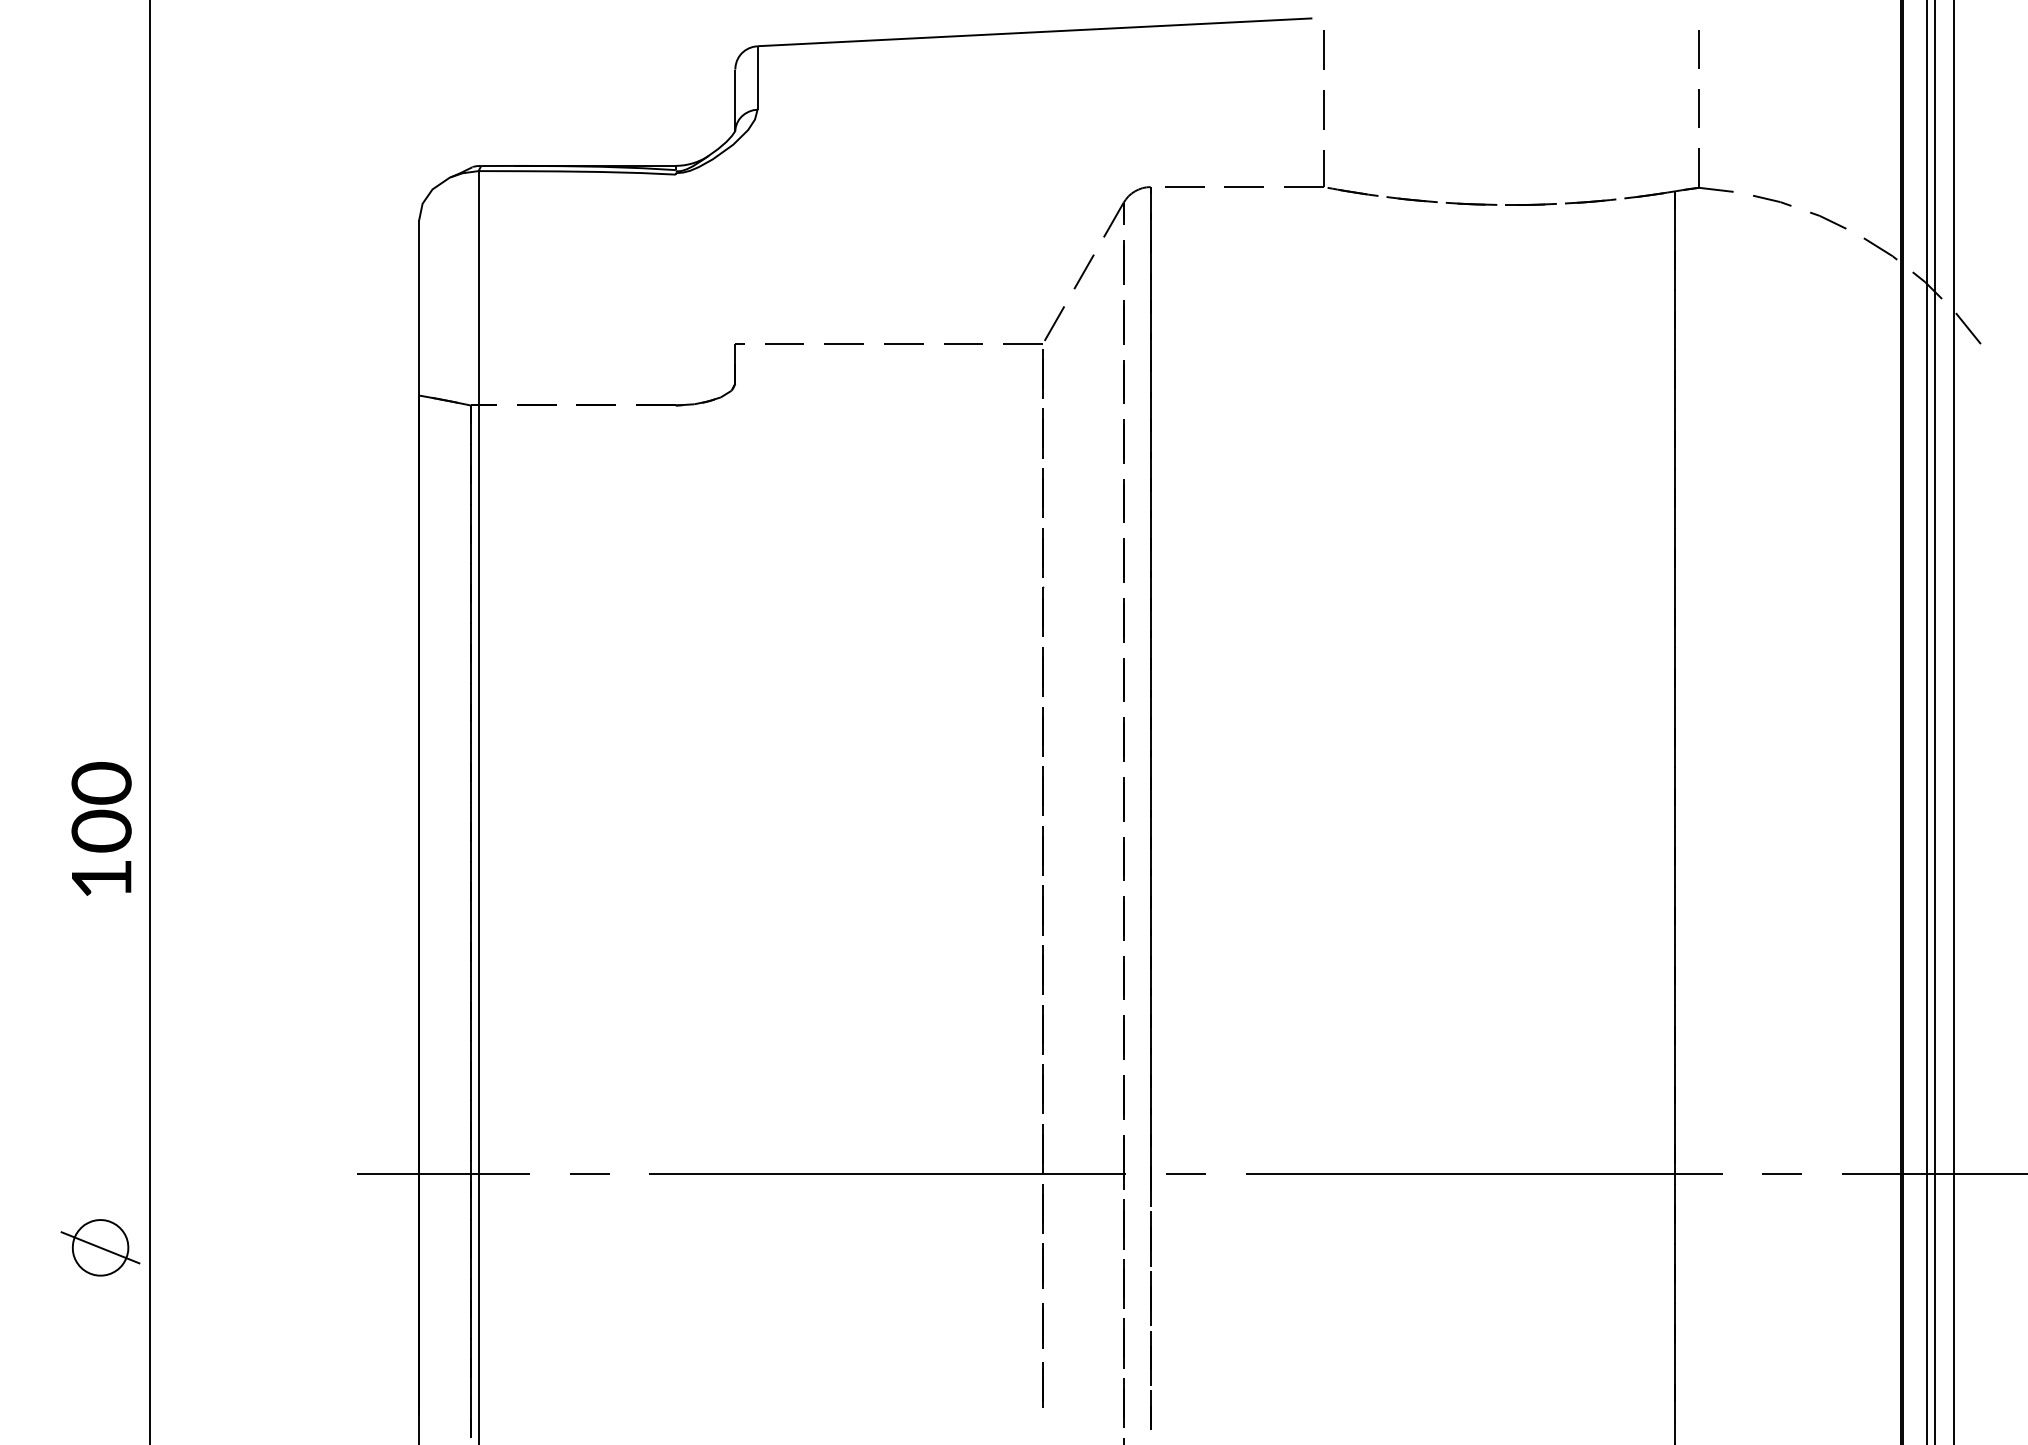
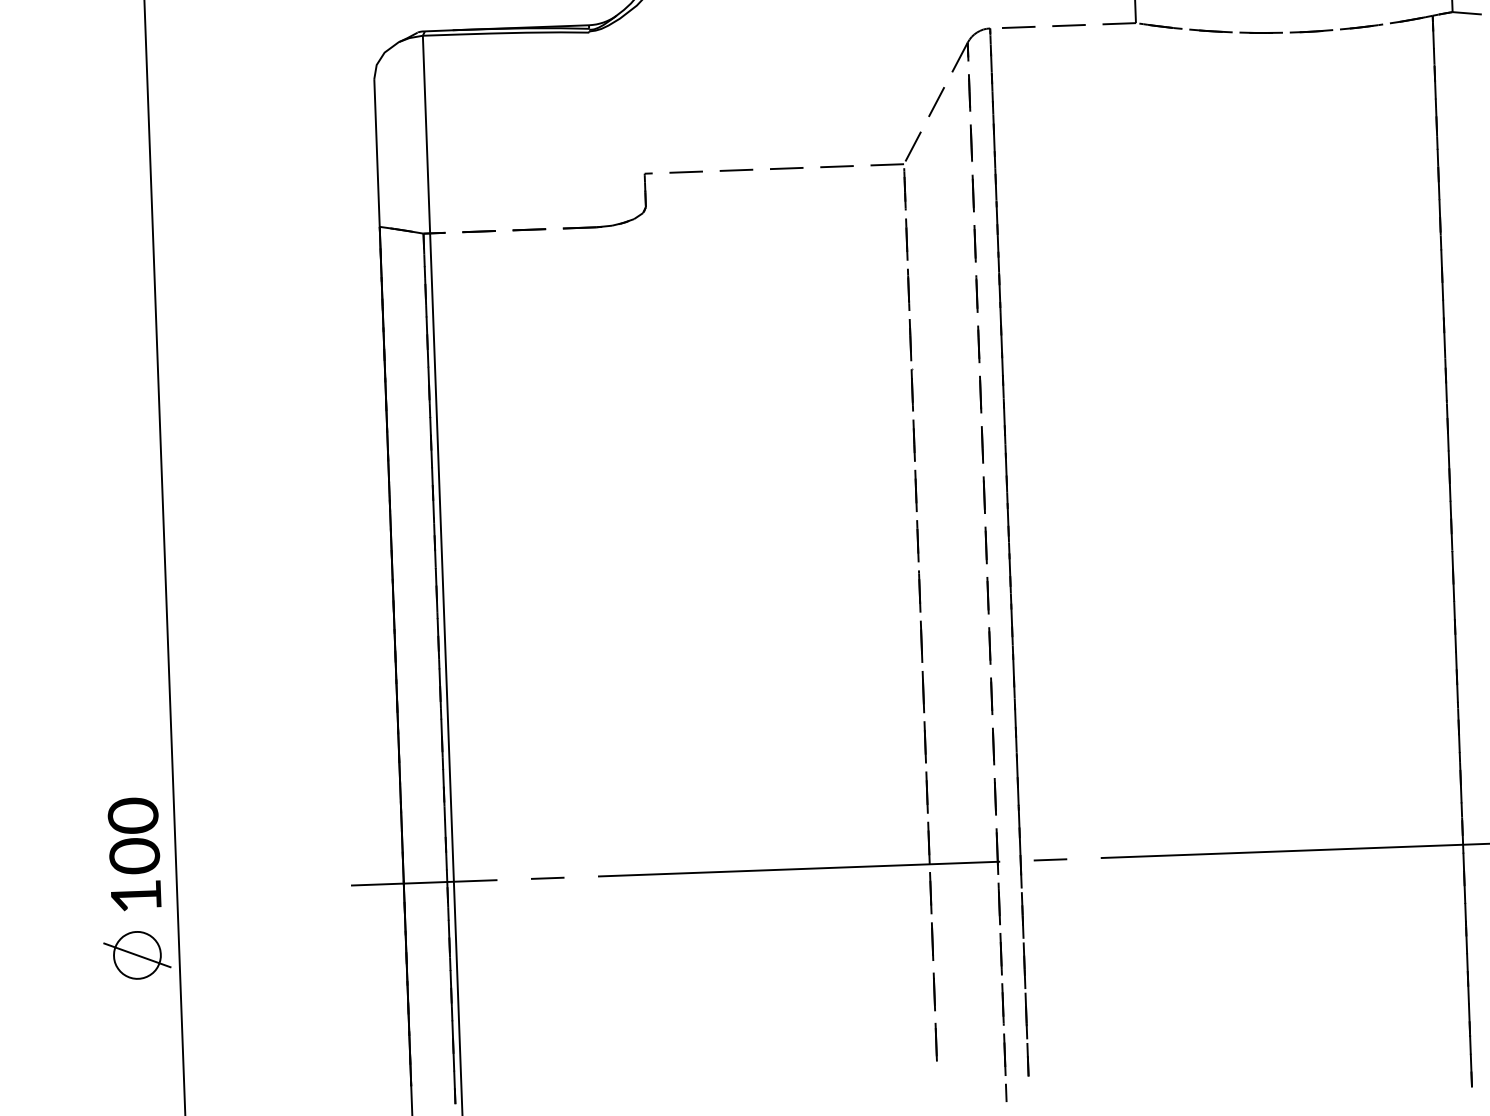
text: (101, 828) -> (134, 853), moved

